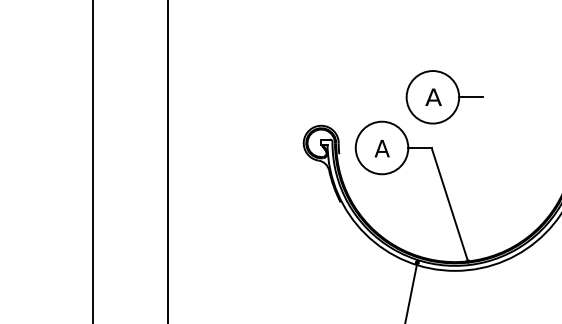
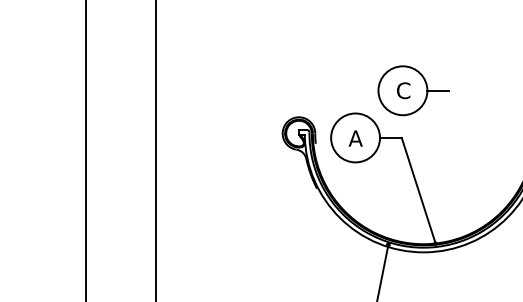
text: (433, 97) -> (403, 90), A -> C

